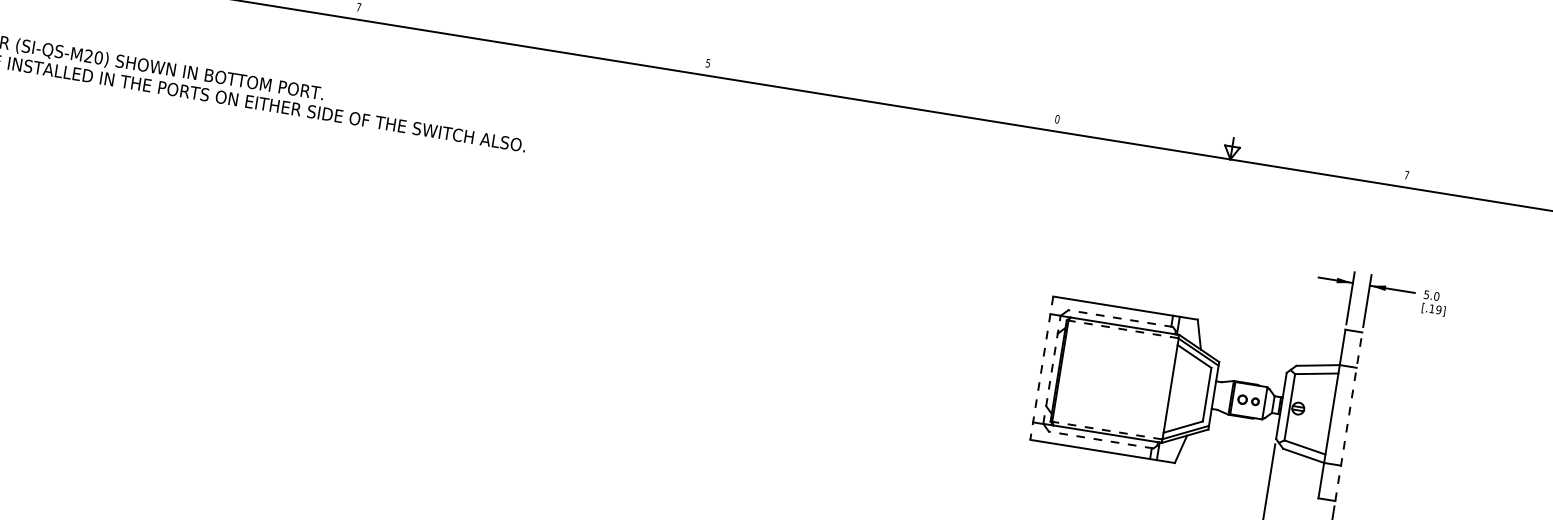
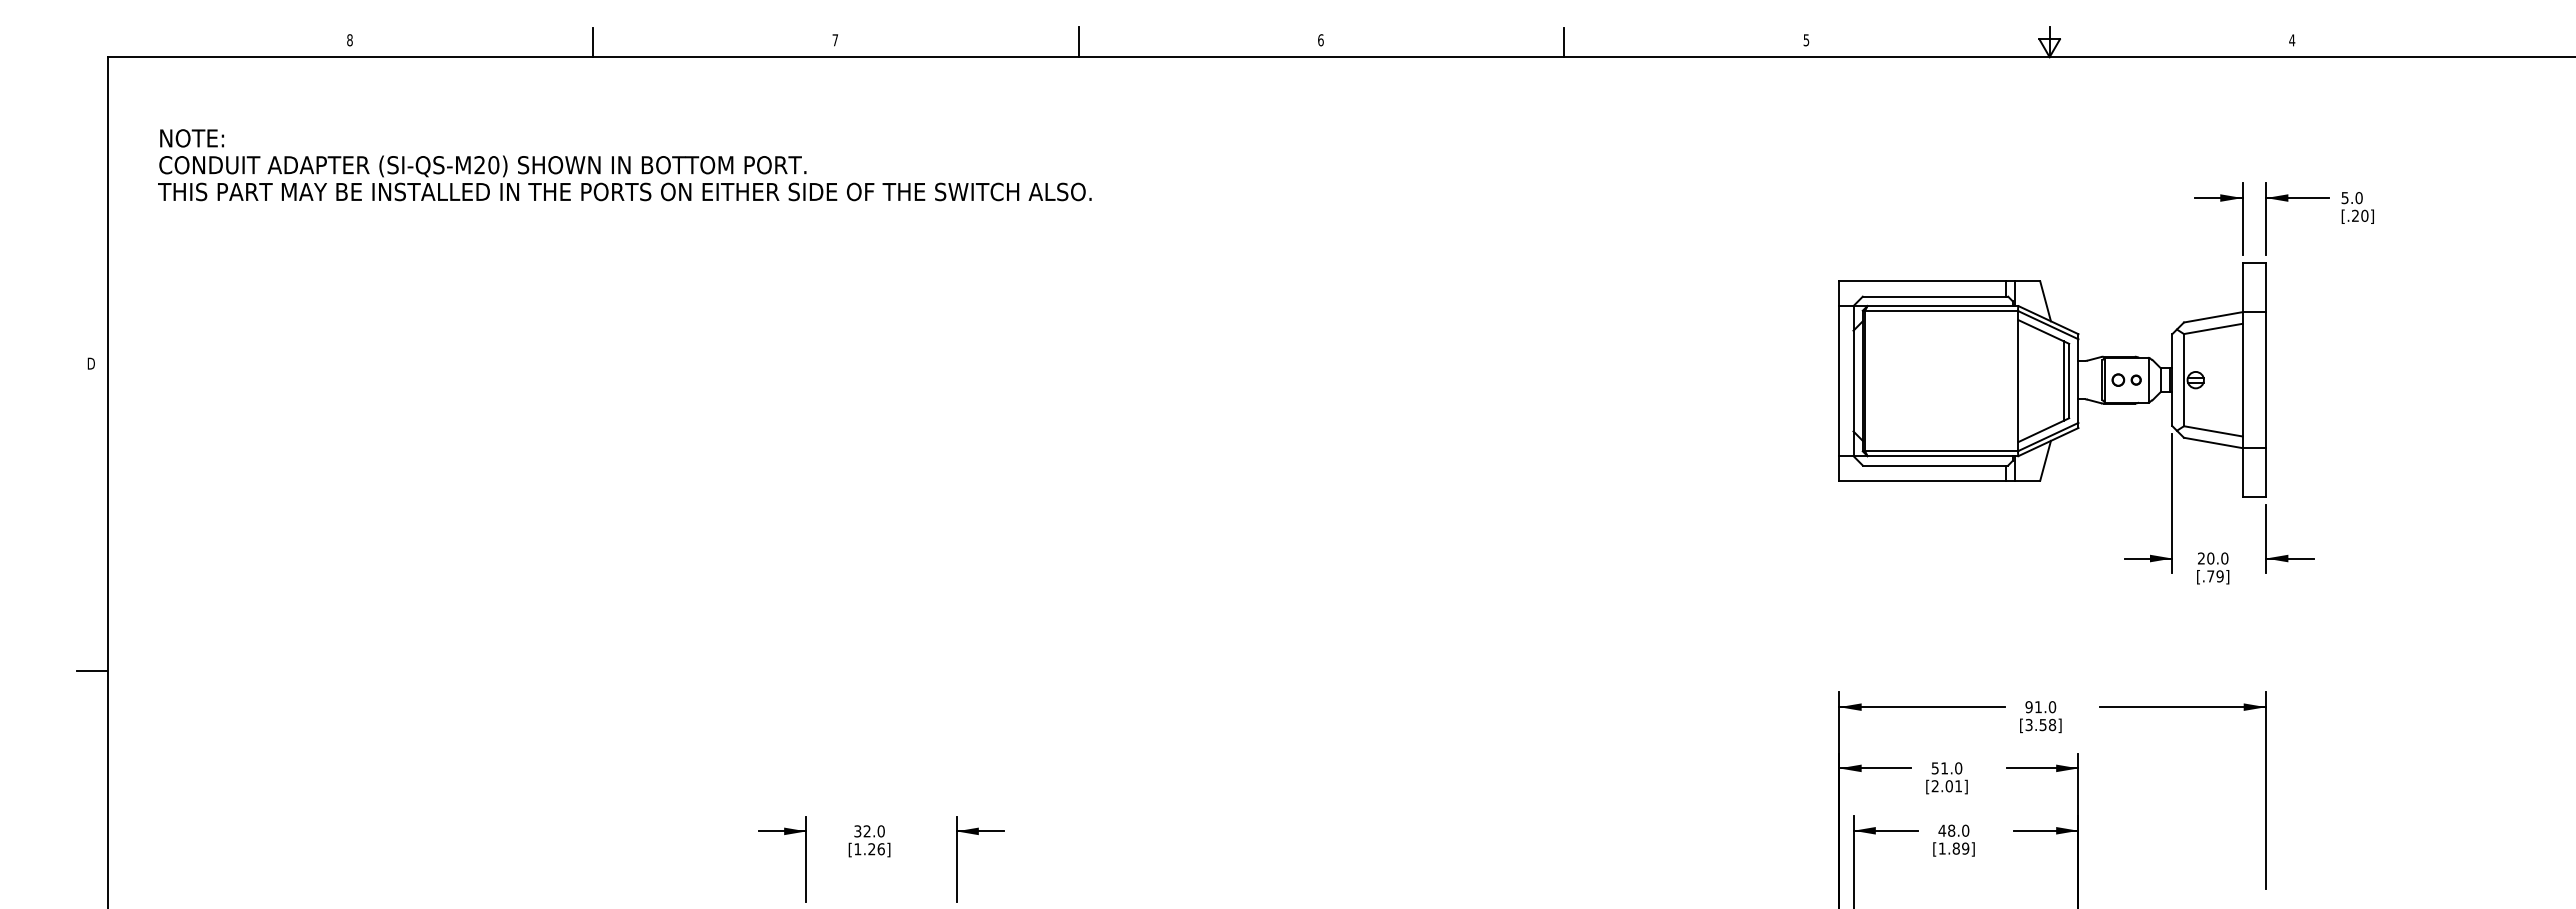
line: (533, 37) -> (1078, 42), added
text: (707, 63) -> (1320, 40), 5 -> 6
line: (883, 93) -> (1564, 42), added
text: (1057, 119) -> (1806, 40), 0 -> 5
text: (1407, 175) -> (2292, 40), 7 -> 4
text: (1435, 309) -> (2360, 215), [.19] -> [.20]
line: (1120, 318) -> (1935, 296), dashed -> solid
line: (1122, 329) -> (1940, 310), dashed -> solid
line: (1041, 368) -> (1839, 381), dashed -> solid
line: (1052, 369) -> (1853, 380), dashed -> solid
line: (1203, 393) -> (2063, 380), added
line: (1349, 416) -> (2266, 379), dashed -> solid
line: (1106, 430) -> (1940, 451), dashed -> solid
line: (1101, 440) -> (1935, 465), dashed -> solid

